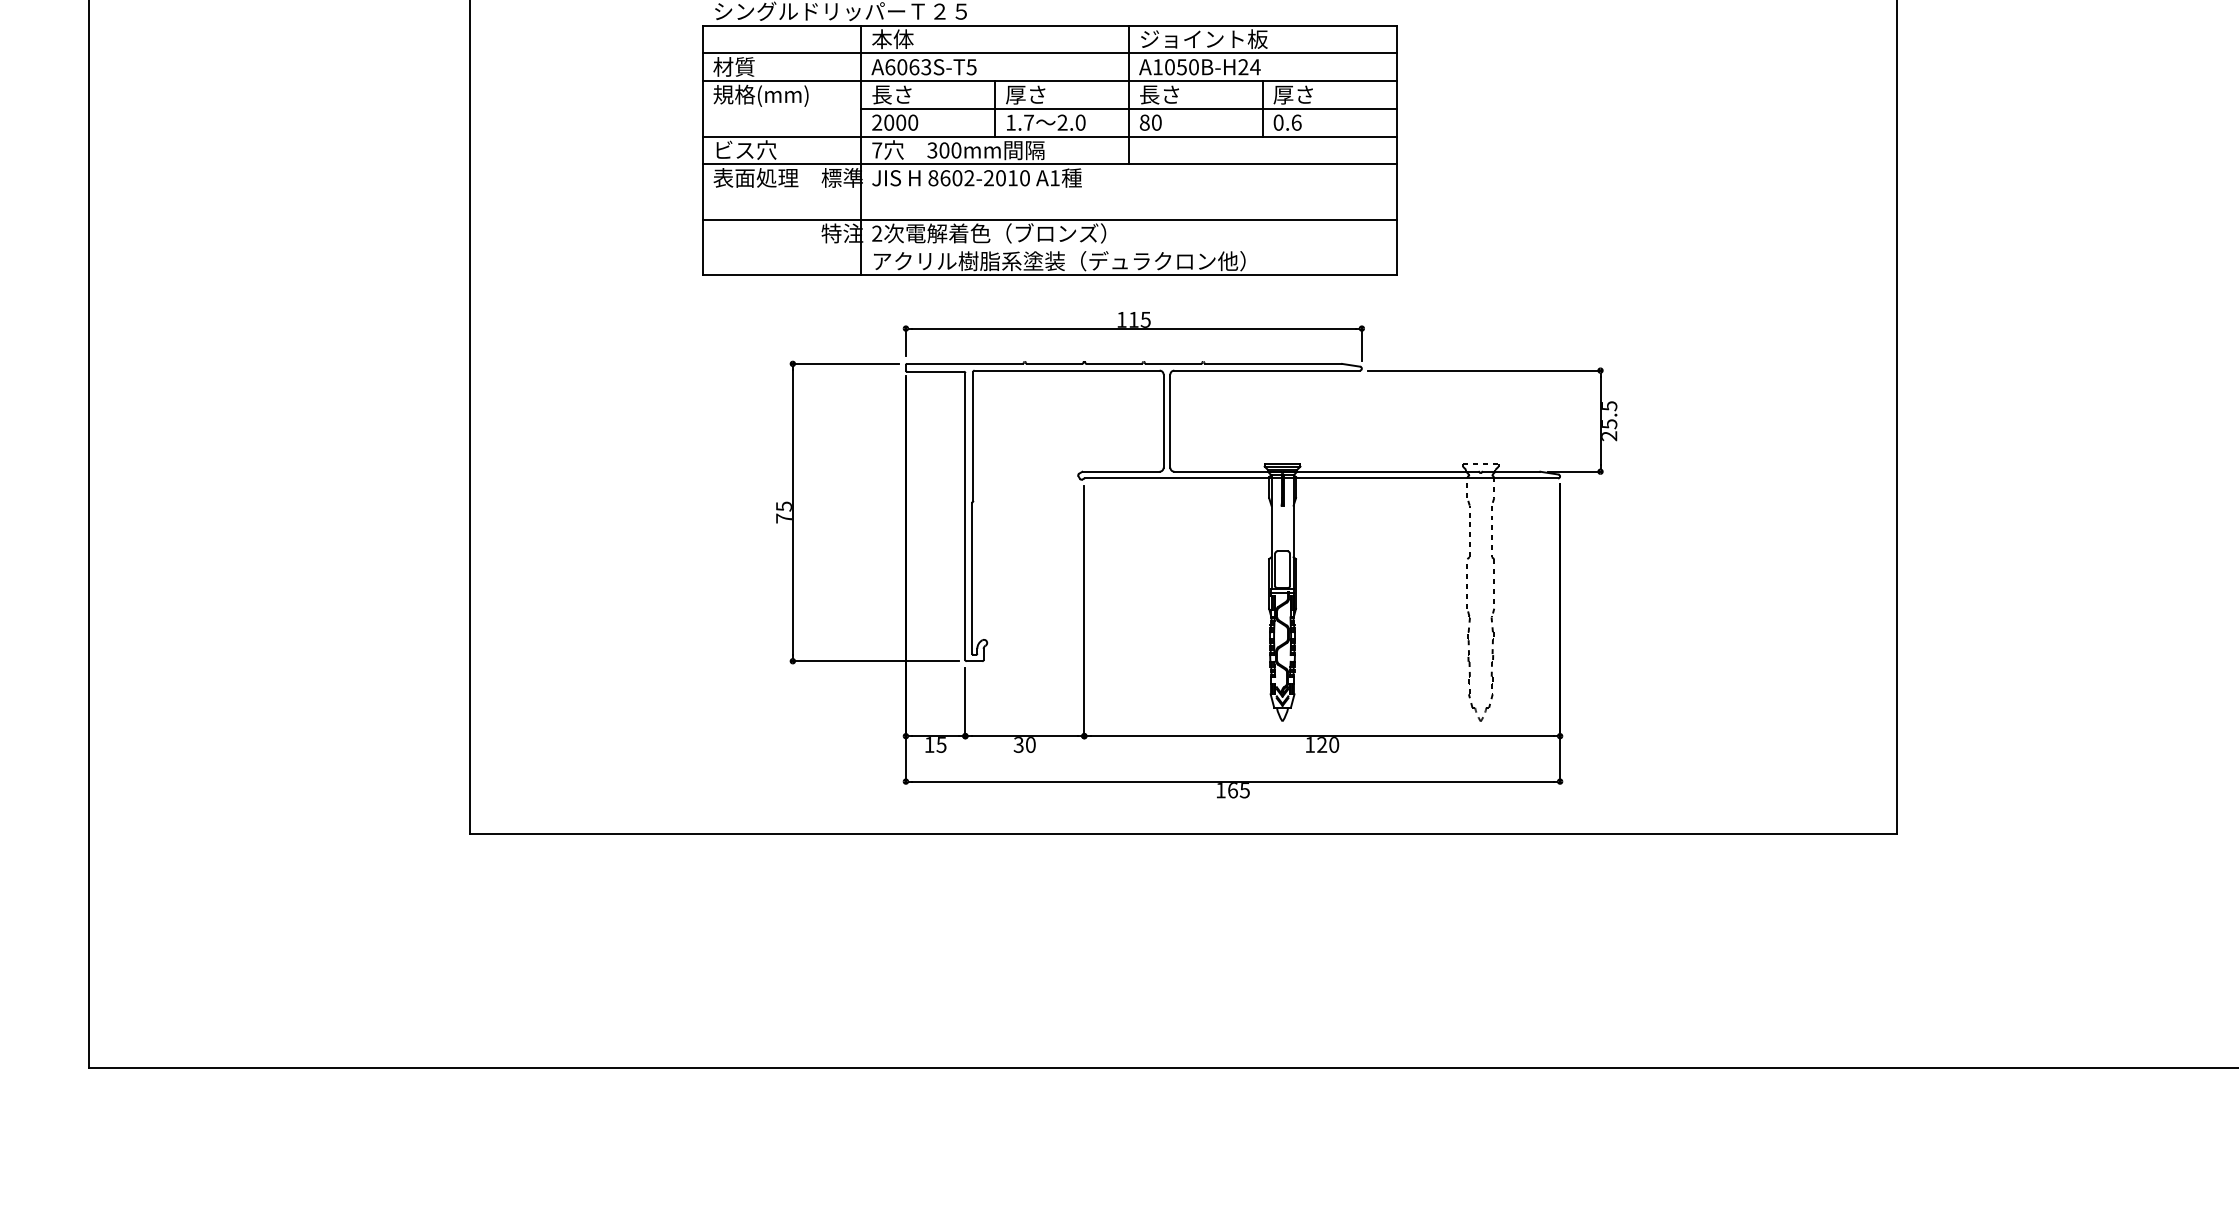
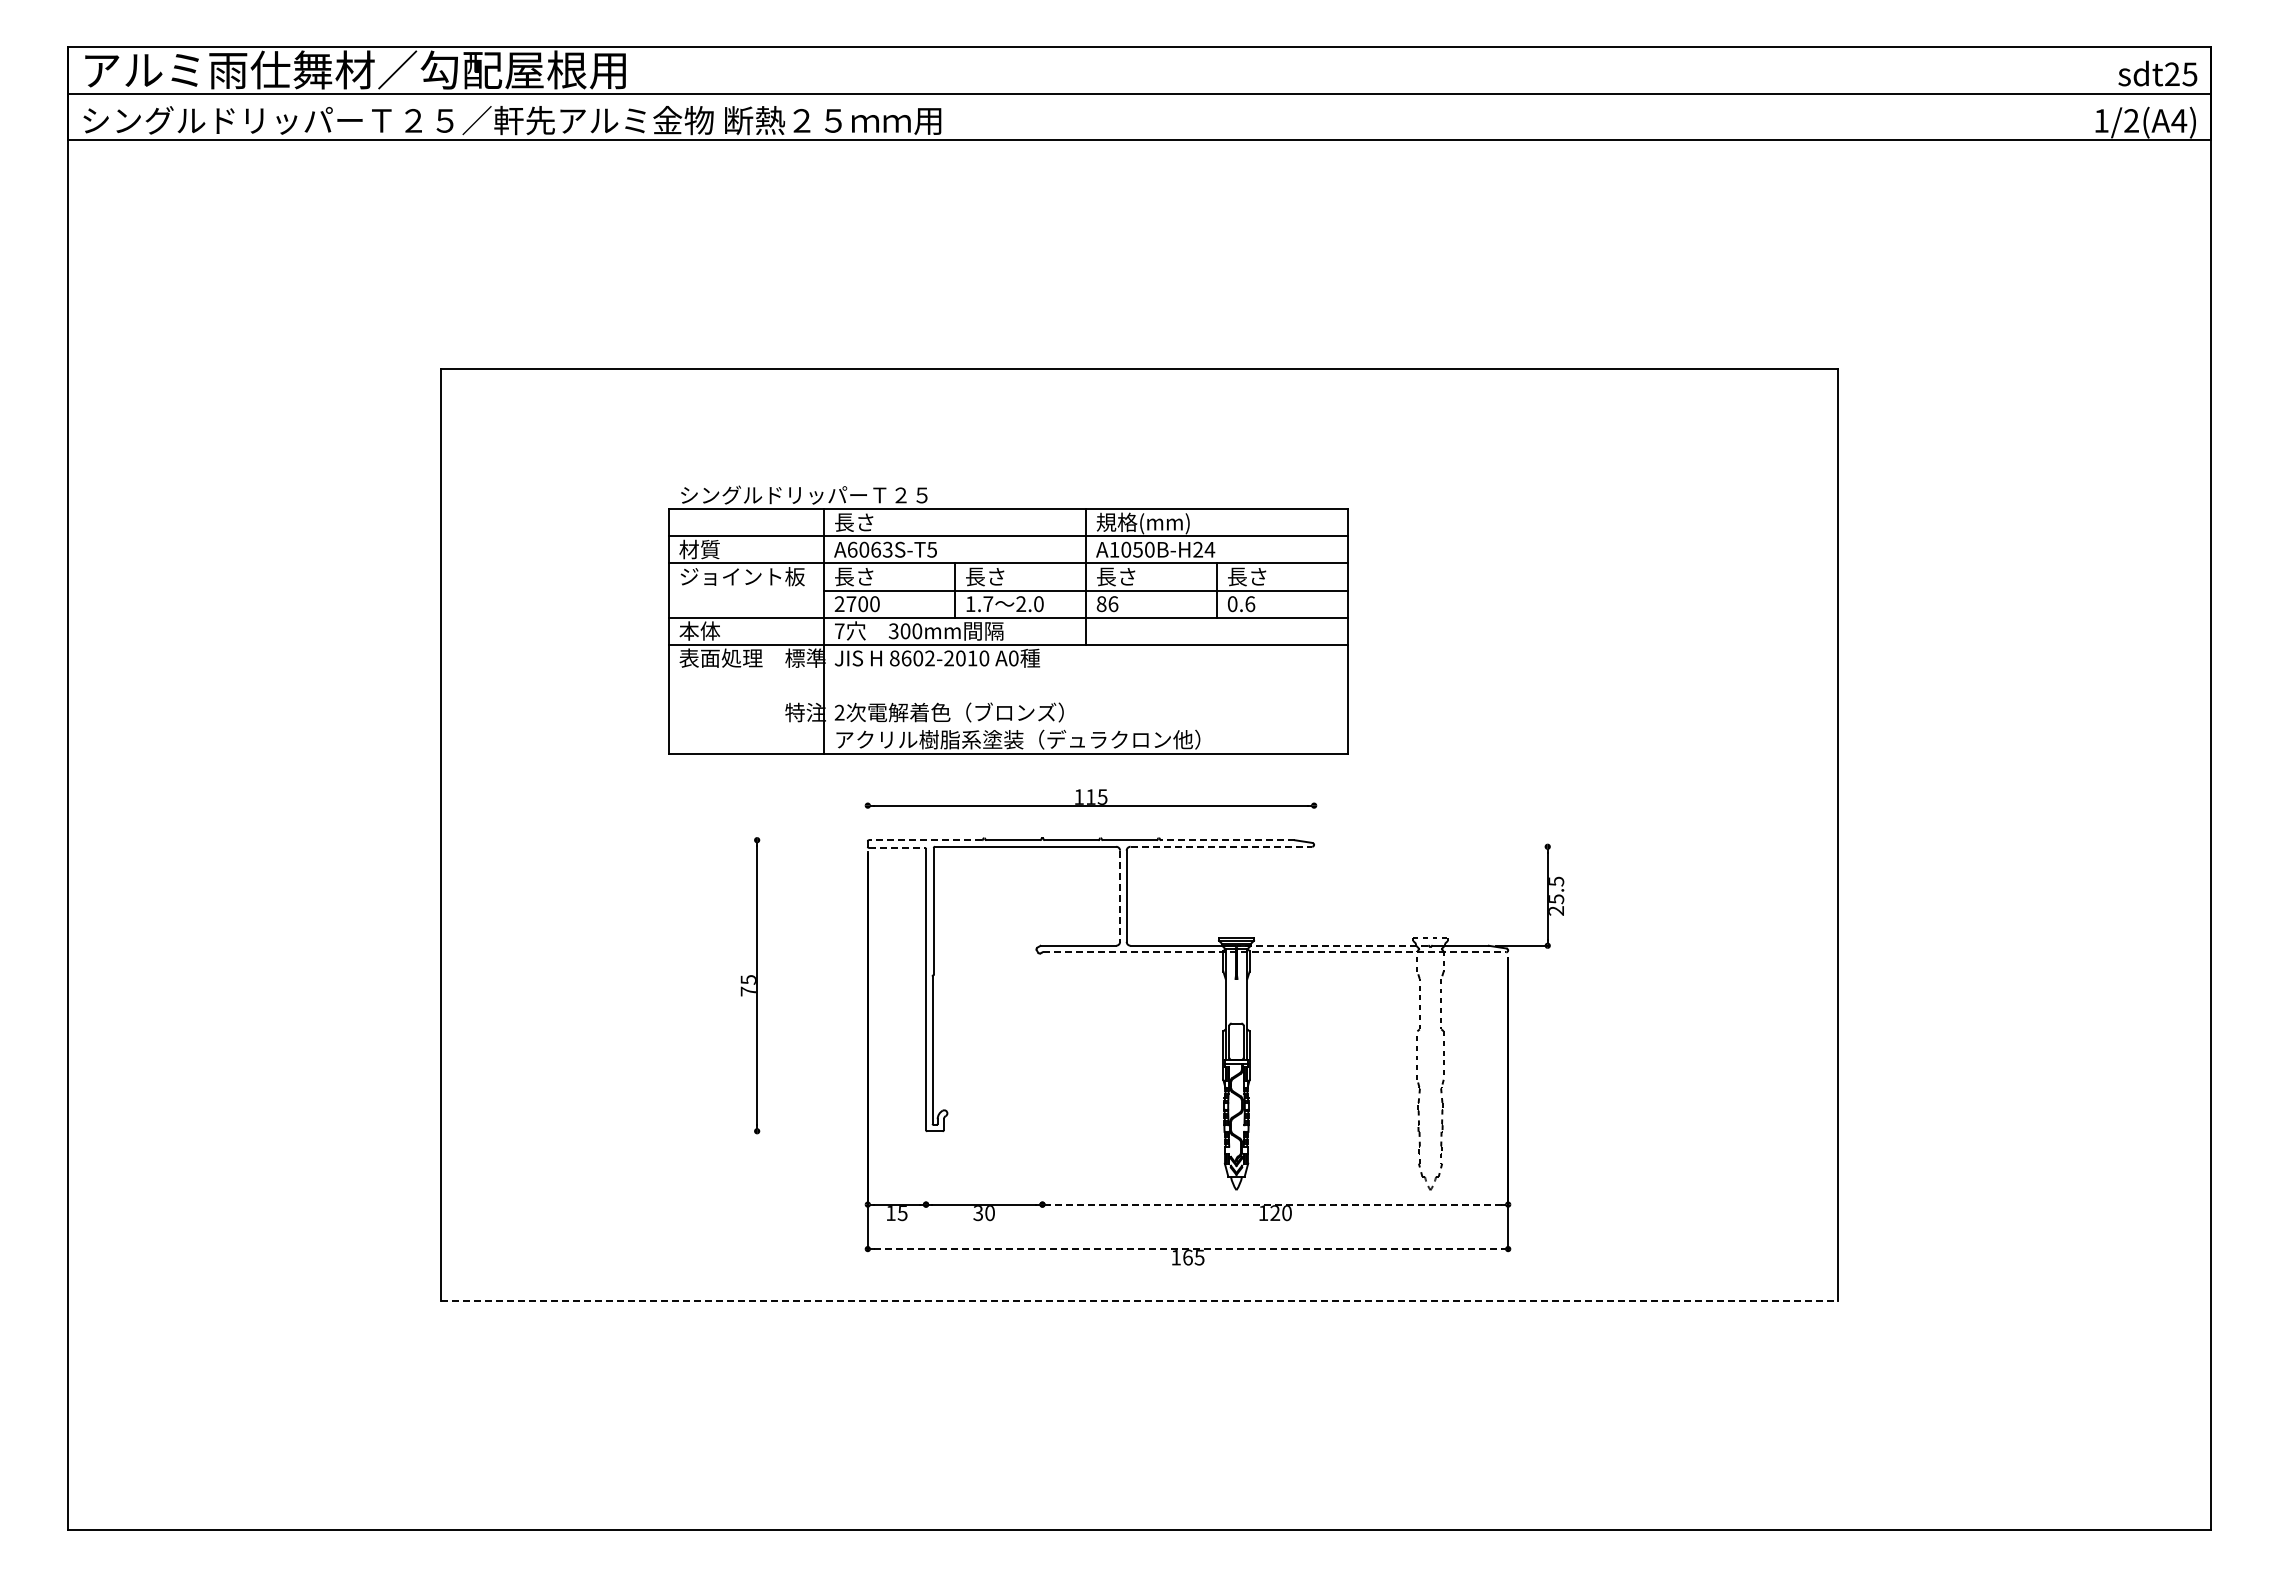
text: (892, 39) -> (854, 522), 本体 -> 長さ
text: (1202, 40) -> (1158, 523), ジョイント板 -> 規格(mm)
text: (1014, 94) -> (974, 576), 厚さ -> 長さ
text: (1282, 94) -> (1236, 576), 厚さ -> 長さ
text: (776, 95) -> (741, 577), 規格(mm) -> ジョイント板
text: (1156, 122) -> (1113, 603), 80 -> 86
text: (889, 123) -> (851, 604), 2000 -> 2700
text: (745, 149) -> (710, 630), ビス穴 -> 本体
text: (1054, 178) -> (1013, 658), A1 -> A0
line: (1049, 220) -> (1008, 699), removed
line: (905, 341) -> (867, 818), removed
line: (1362, 344) -> (1314, 821), removed
line: (846, 364) -> (809, 840), removed
line: (964, 364) -> (925, 840), solid -> dashed
line: (1273, 364) -> (1227, 840), solid -> dashed
line: (1267, 370) -> (1221, 846), solid -> dashed
line: (1483, 370) -> (1433, 846), removed
line: (935, 371) -> (896, 847), solid -> dashed
line: (1164, 421) -> (1120, 896), solid -> dashed
line: (1381, 471) -> (1333, 945), solid -> dashed
line: (1321, 478) -> (1274, 952), solid -> dashed
line: (1084, 611) -> (1042, 1082), removed
line: (875, 661) -> (838, 1131), removed
line: (965, 701) -> (926, 1170), removed
line: (1322, 736) -> (1275, 1204), solid -> dashed
line: (1233, 782) -> (1188, 1249), solid -> dashed
line: (1183, 834) -> (1139, 1300), solid -> dashed

